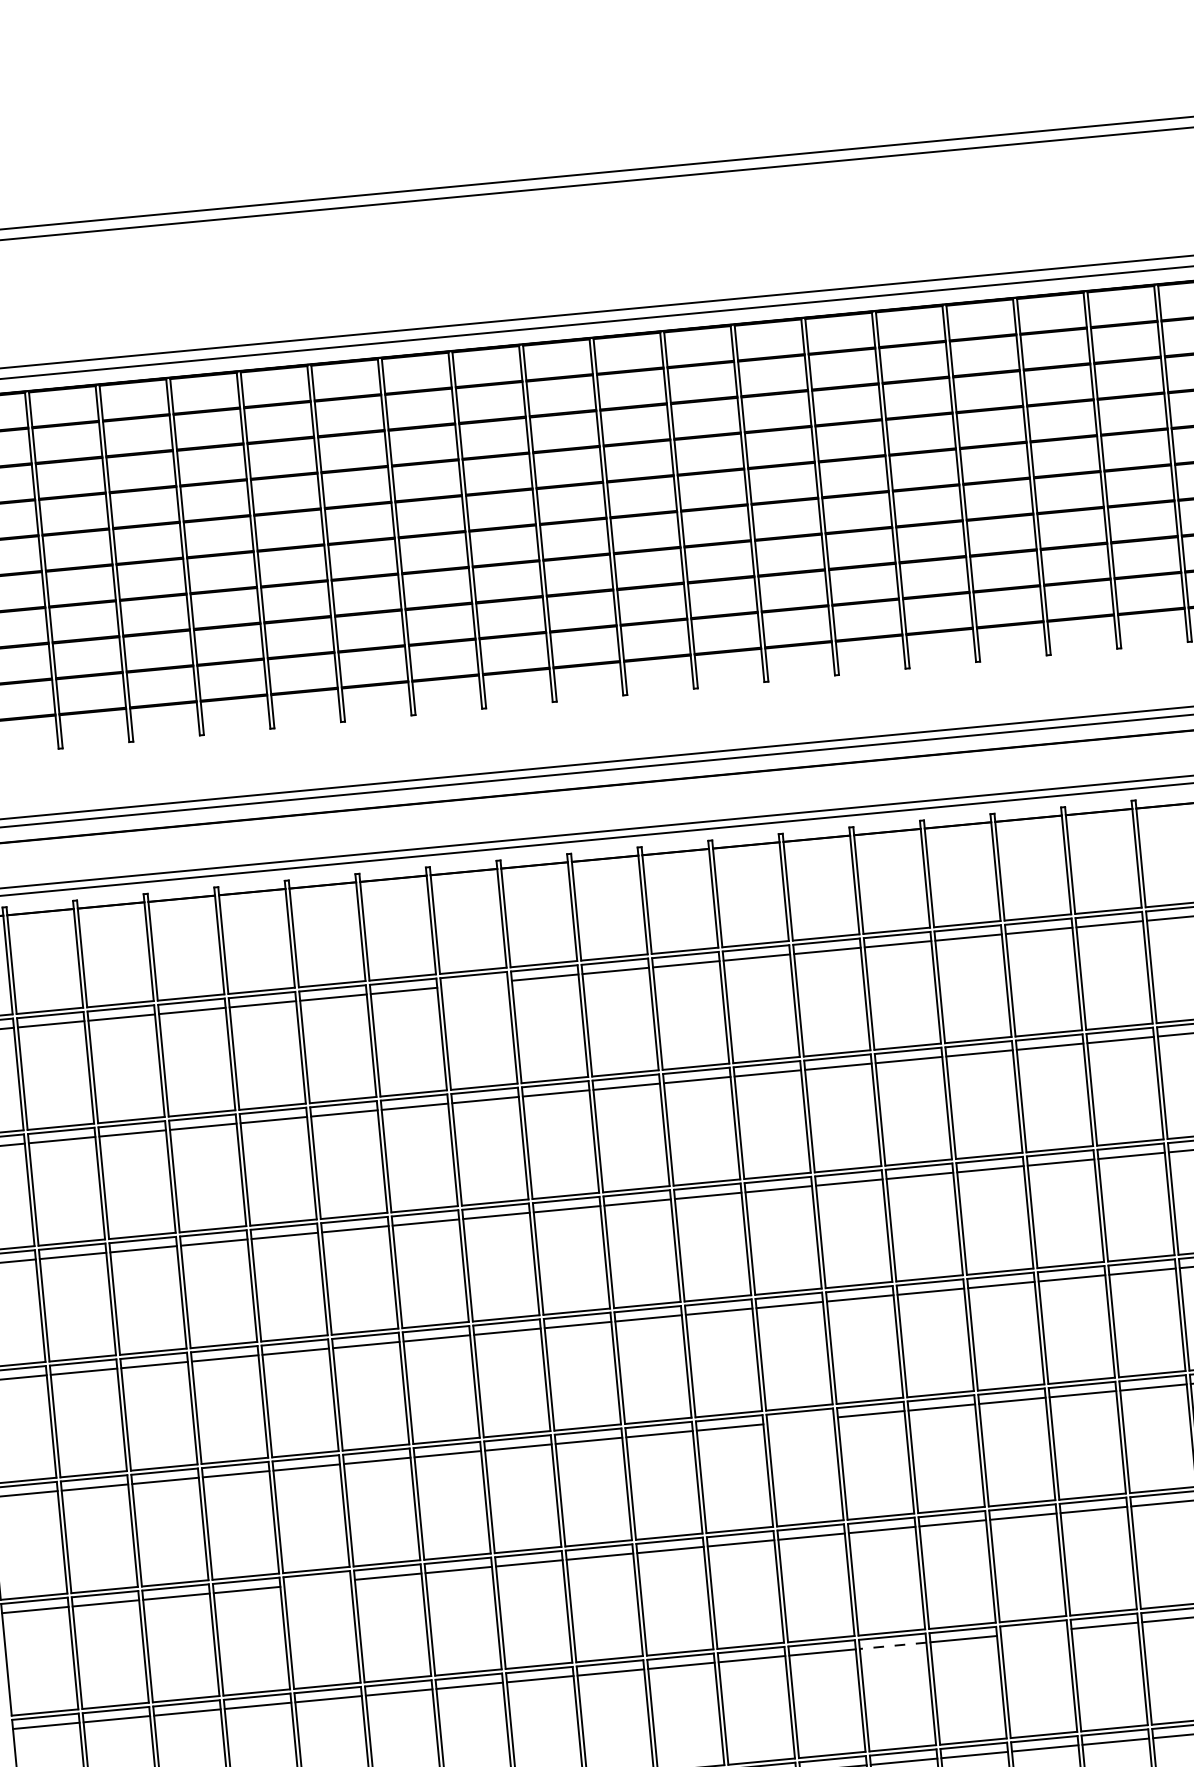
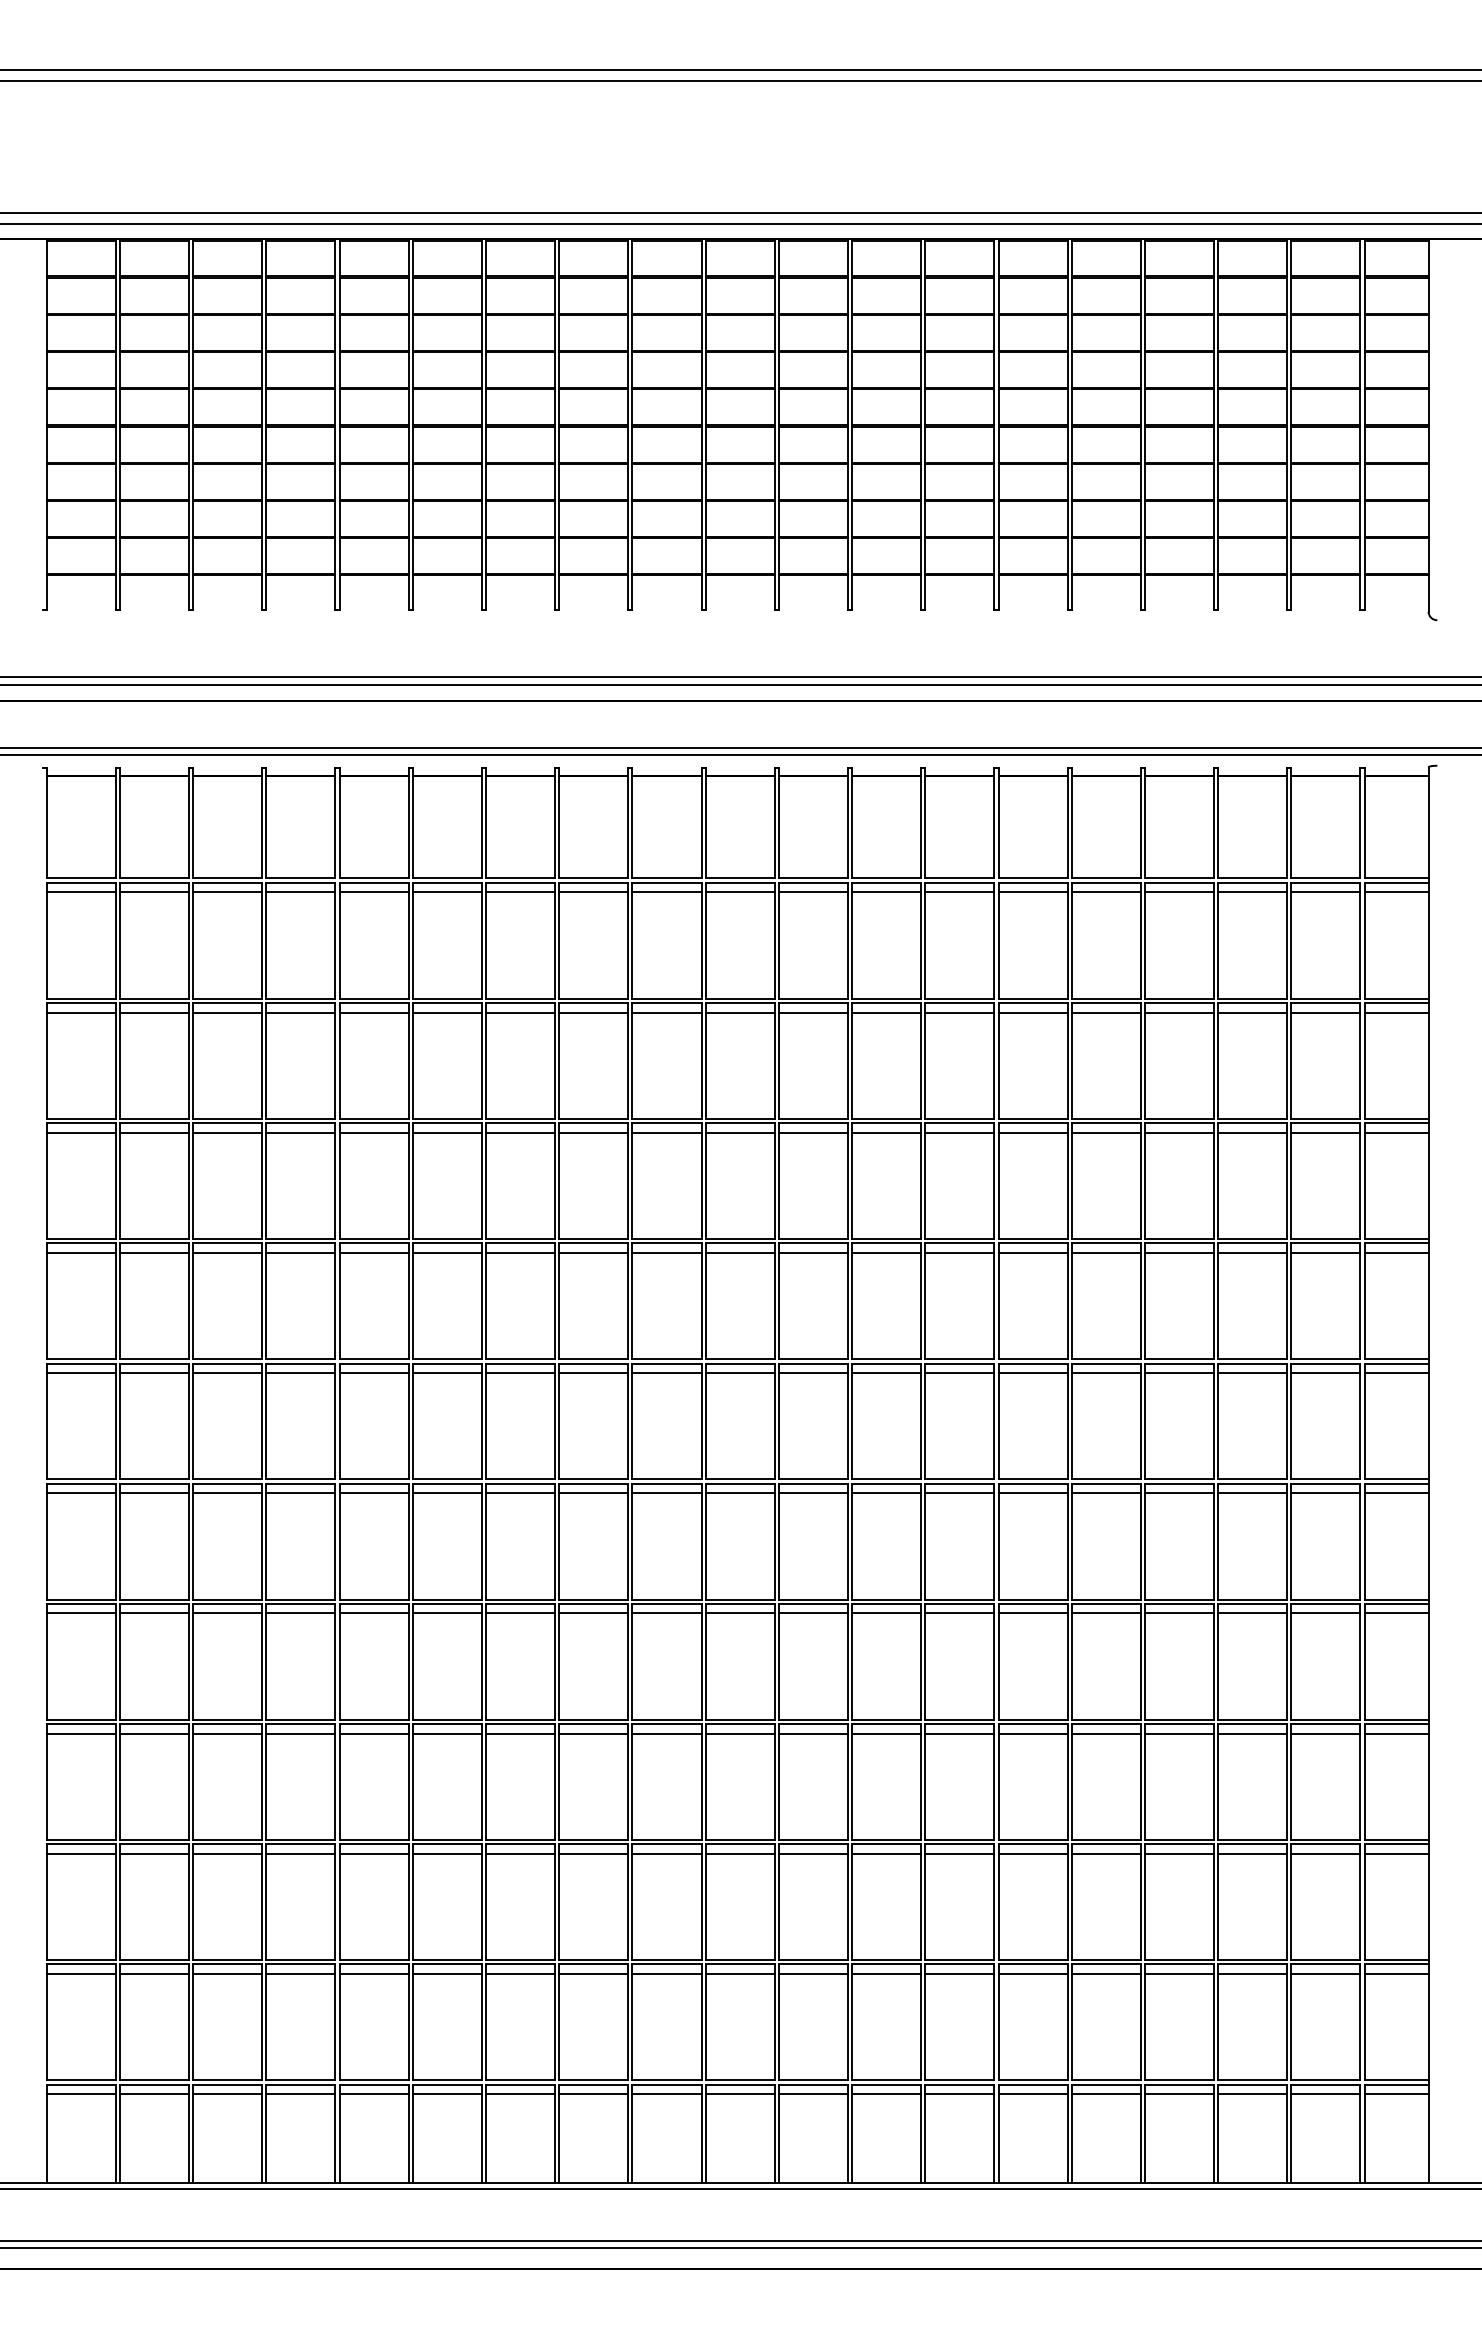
line: (474, 984) -> (593, 892), added
line: (800, 1421) -> (886, 1373), added
line: (317, 1583) -> (373, 1493), added
line: (1033, 1632) -> (1105, 1613), added
line: (892, 1645) -> (959, 1613), dashed -> solid

